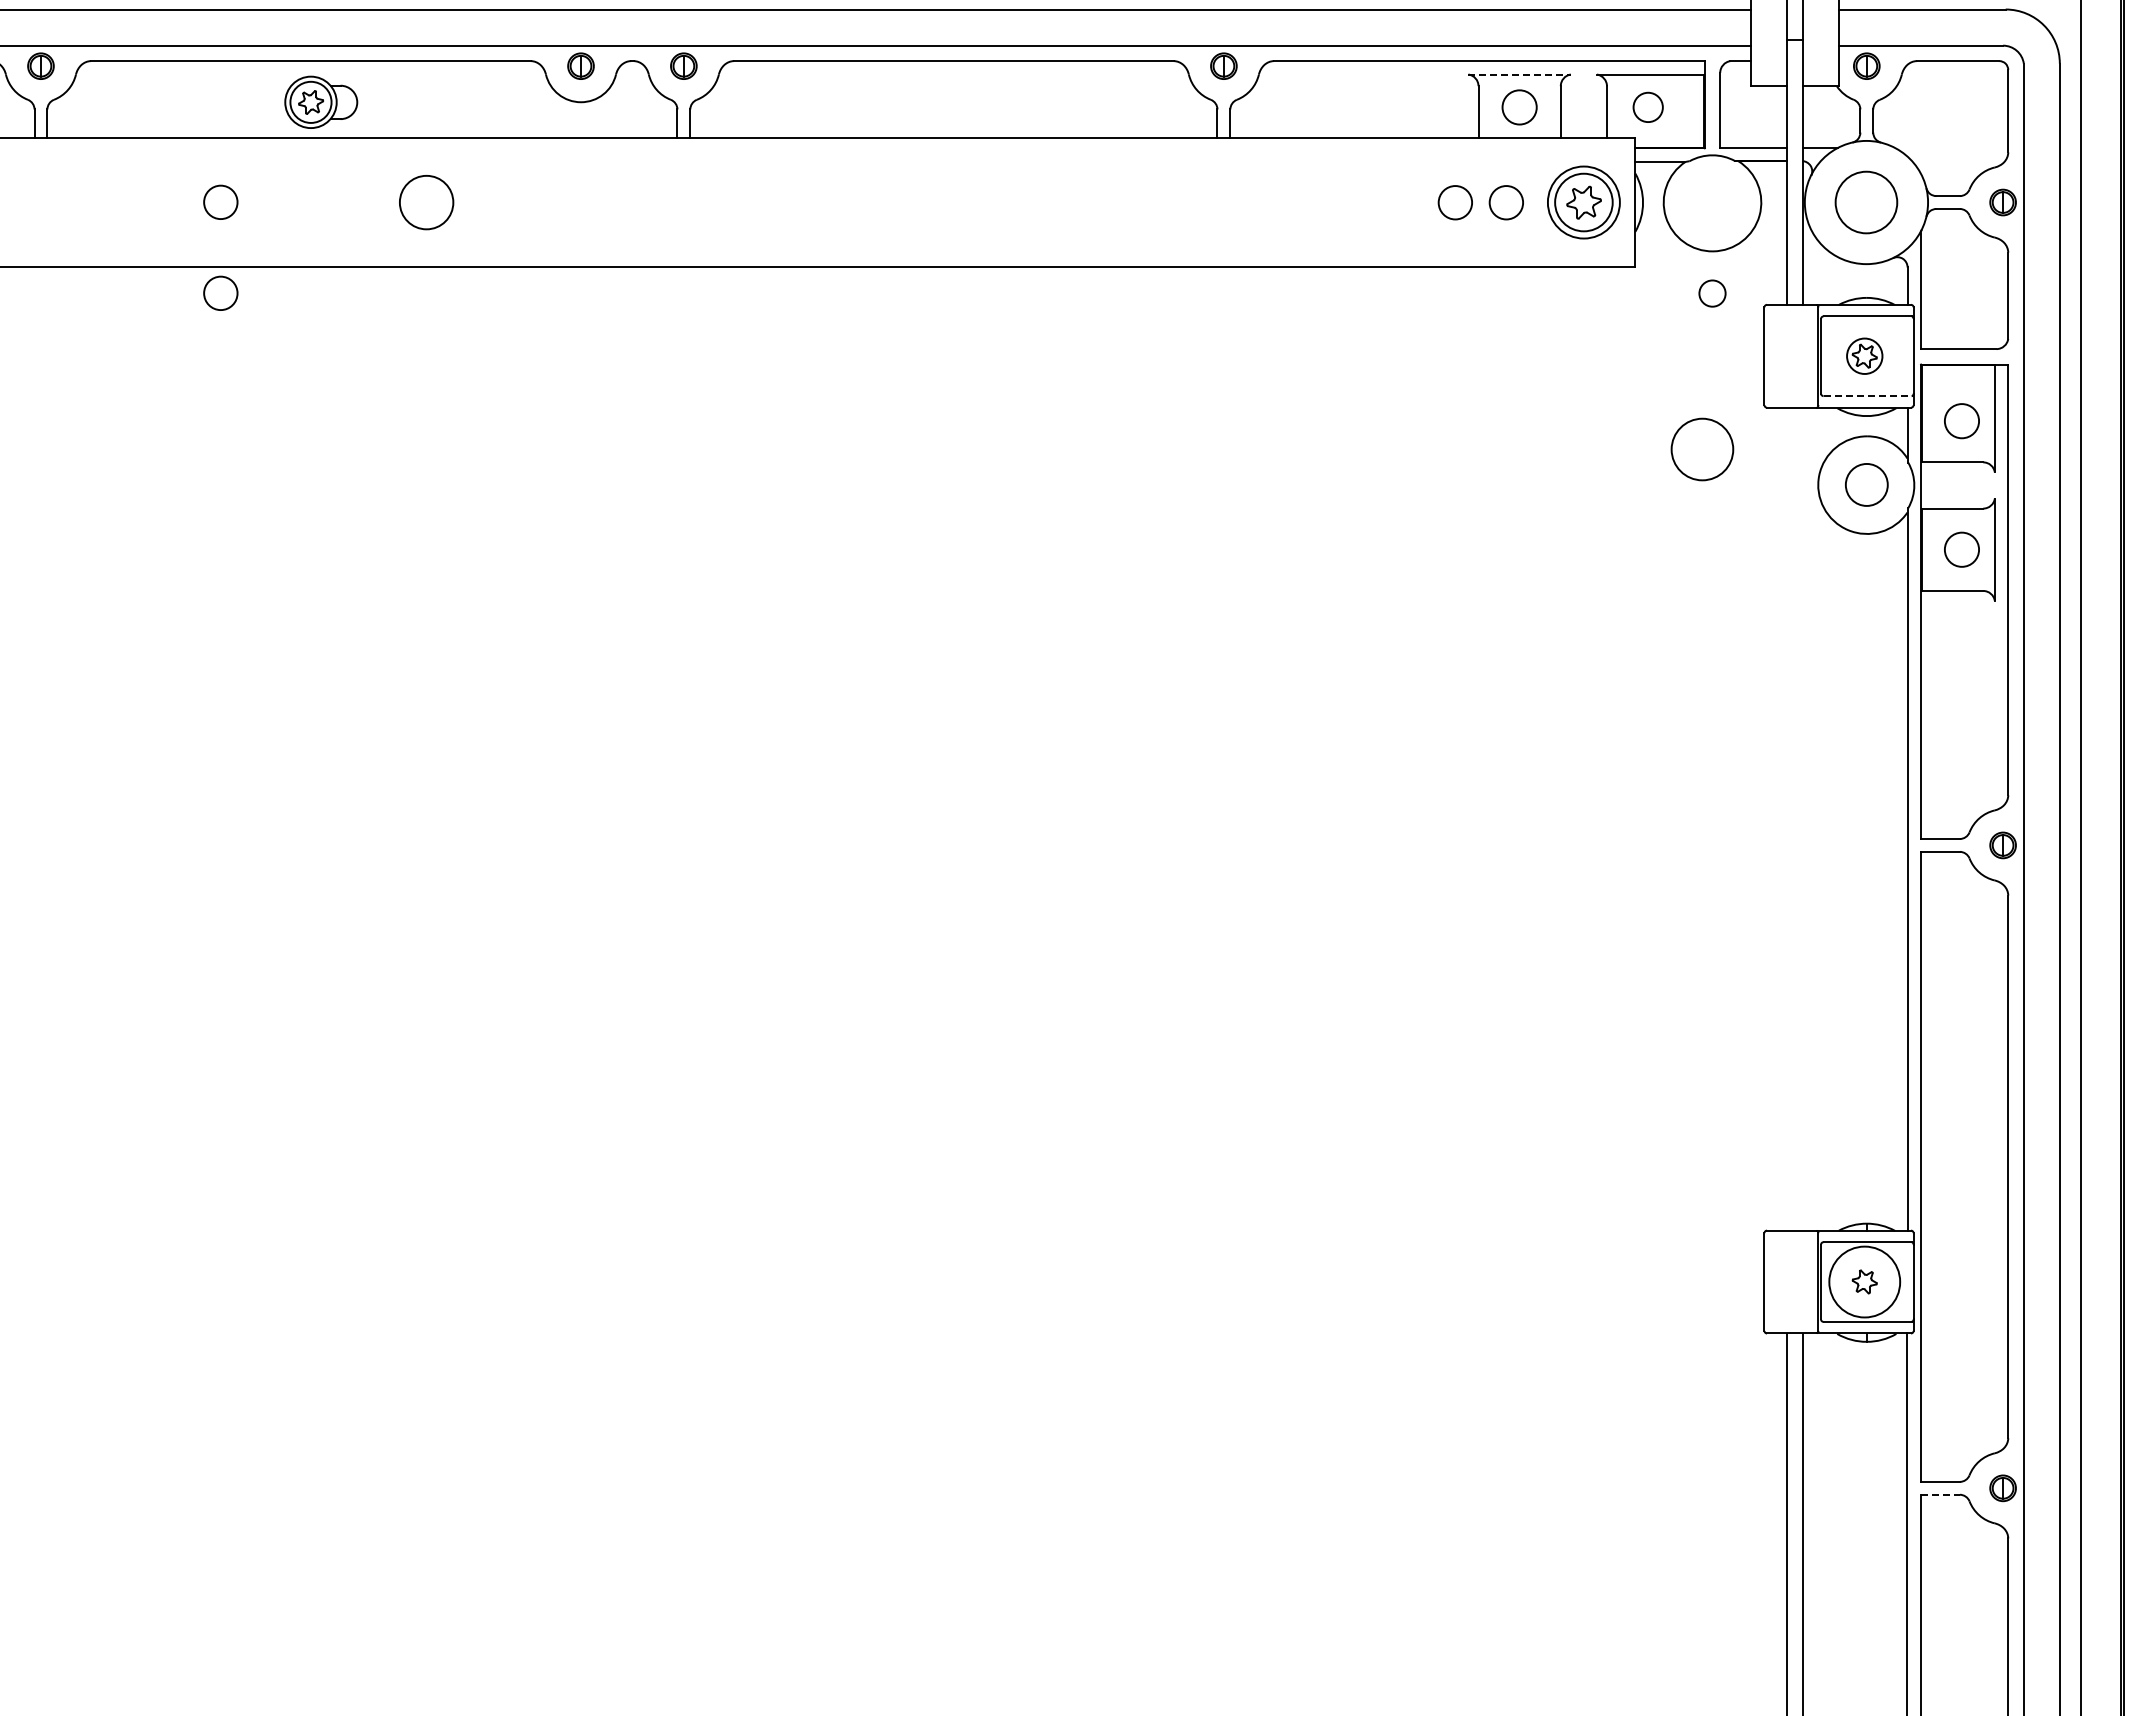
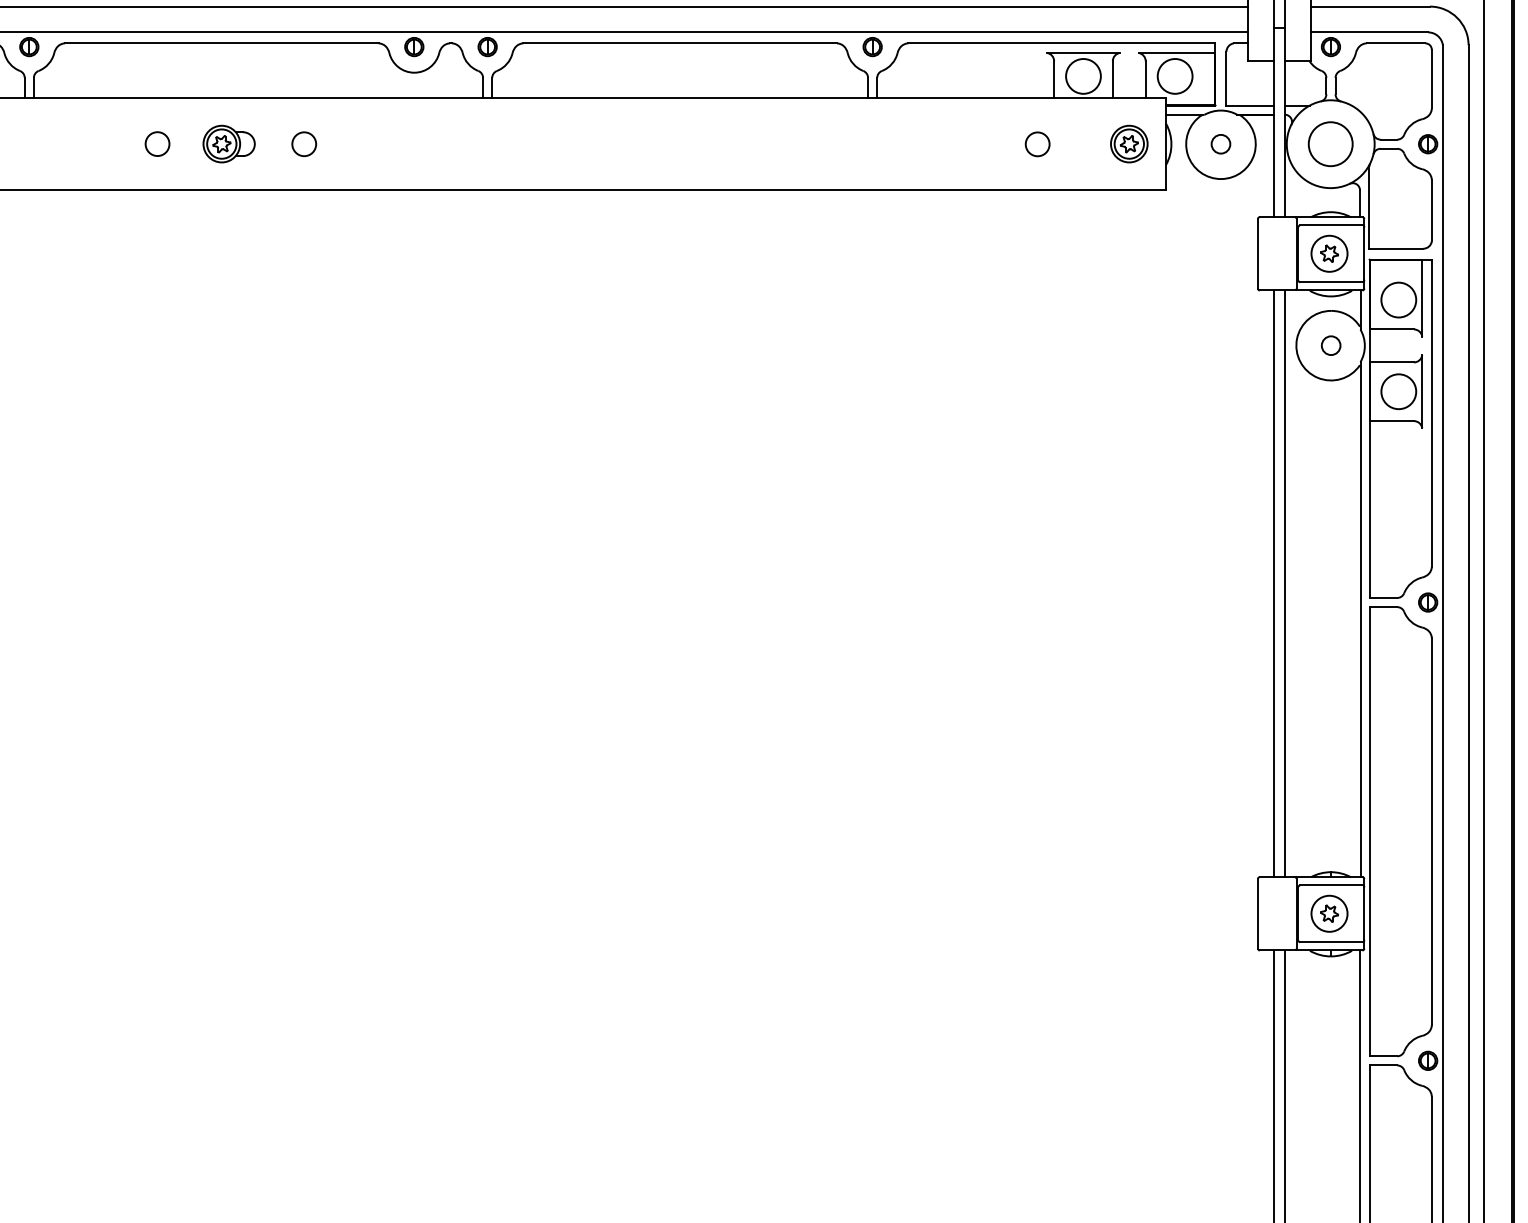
line: (1520, 74) -> (1084, 52), dashed -> solid
part: (321, 101) -> (229, 143), moved
circle: (1519, 107) -> (1083, 76), size x1.43
circle: (1647, 107) -> (1174, 76), size x1.67
part: (1583, 201) -> (1129, 143), size x0.71
circle: (426, 202) -> (304, 144), size x0.62
circle: (1505, 202) -> (1073, 144), removed
circle: (220, 292) -> (157, 208), removed
circle: (1712, 293) -> (1220, 144), moved
circle: (1864, 355) -> (1329, 253), size x1.43
line: (1868, 396) -> (1332, 282), dashed -> solid
circle: (1961, 420) -> (1398, 299), size x1.43
circle: (1702, 449) -> (1213, 320), removed
circle: (1867, 485) -> (1331, 345), size x0.62
circle: (1961, 549) -> (1398, 391), size x1.43
line: (1787, 818) -> (1274, 583), added
line: (1802, 818) -> (1285, 583), added
circle: (1864, 1281) -> (1329, 913), size x0.71
line: (1940, 1494) -> (1383, 1065), dashed -> solid

